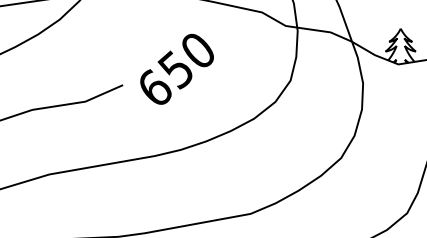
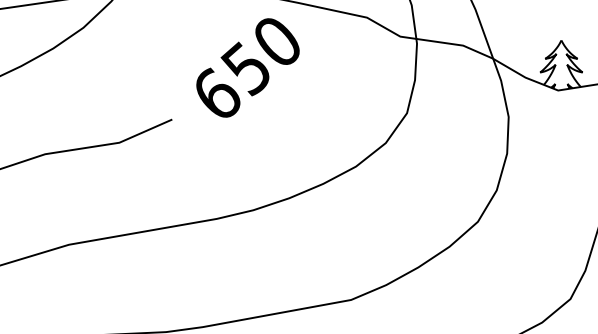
text: (176, 68) -> (247, 66), moved

